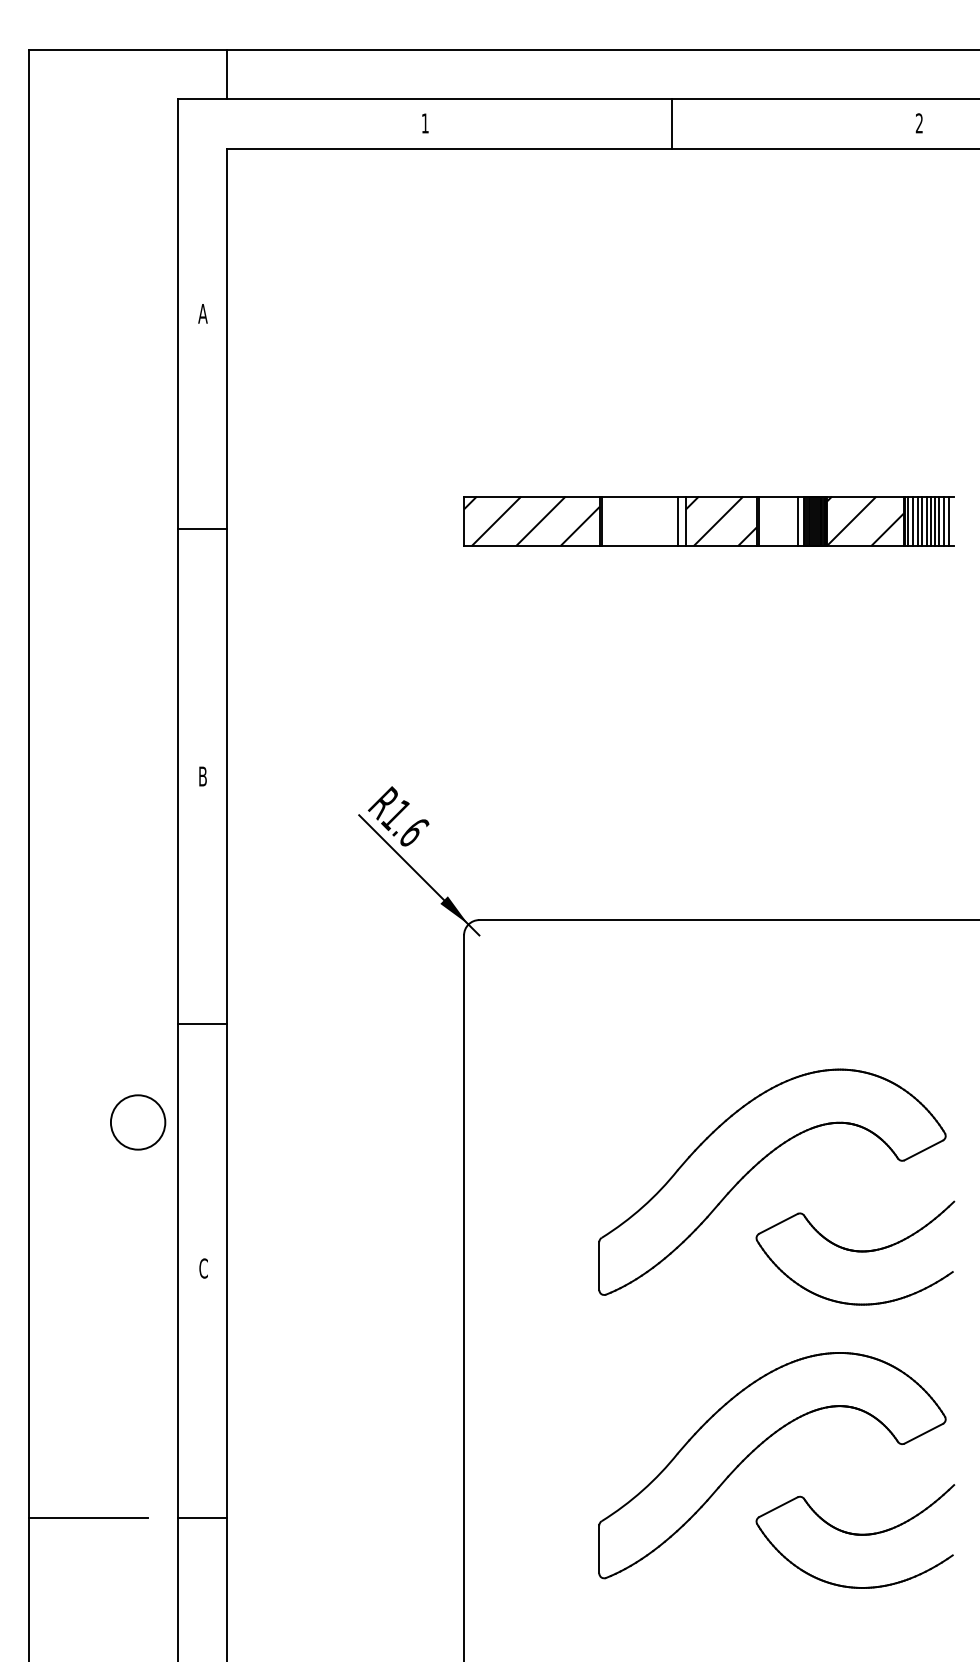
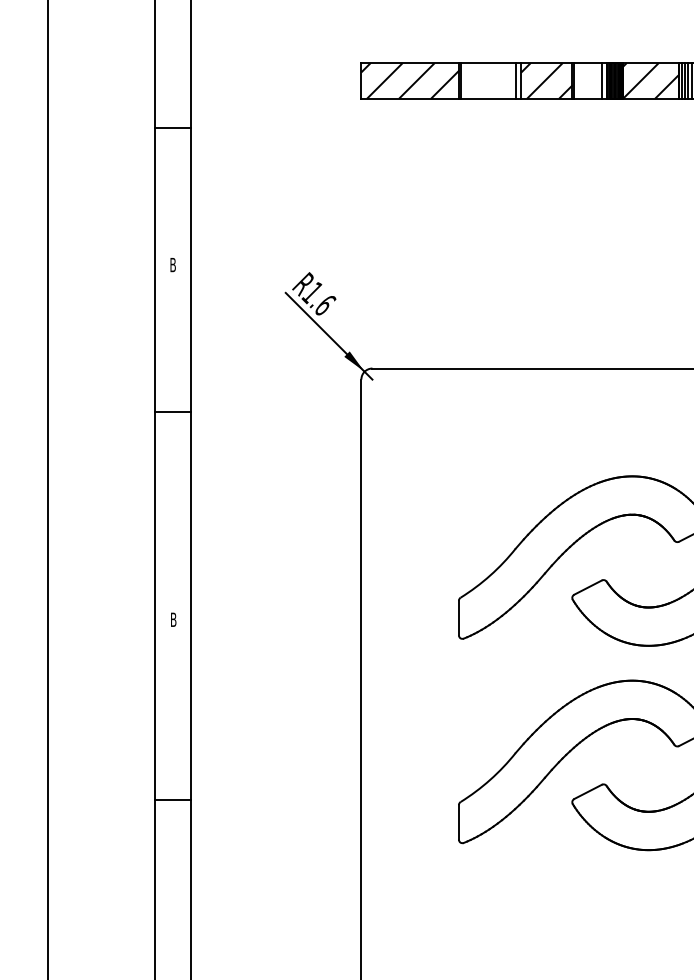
line: (202, 529) -> (172, 127), moved
line: (202, 1023) -> (172, 412), moved
circle: (138, 1122) -> (126, 514), removed
text: (203, 1268) -> (173, 619), C -> B
line: (88, 1517) -> (90, 799), removed

